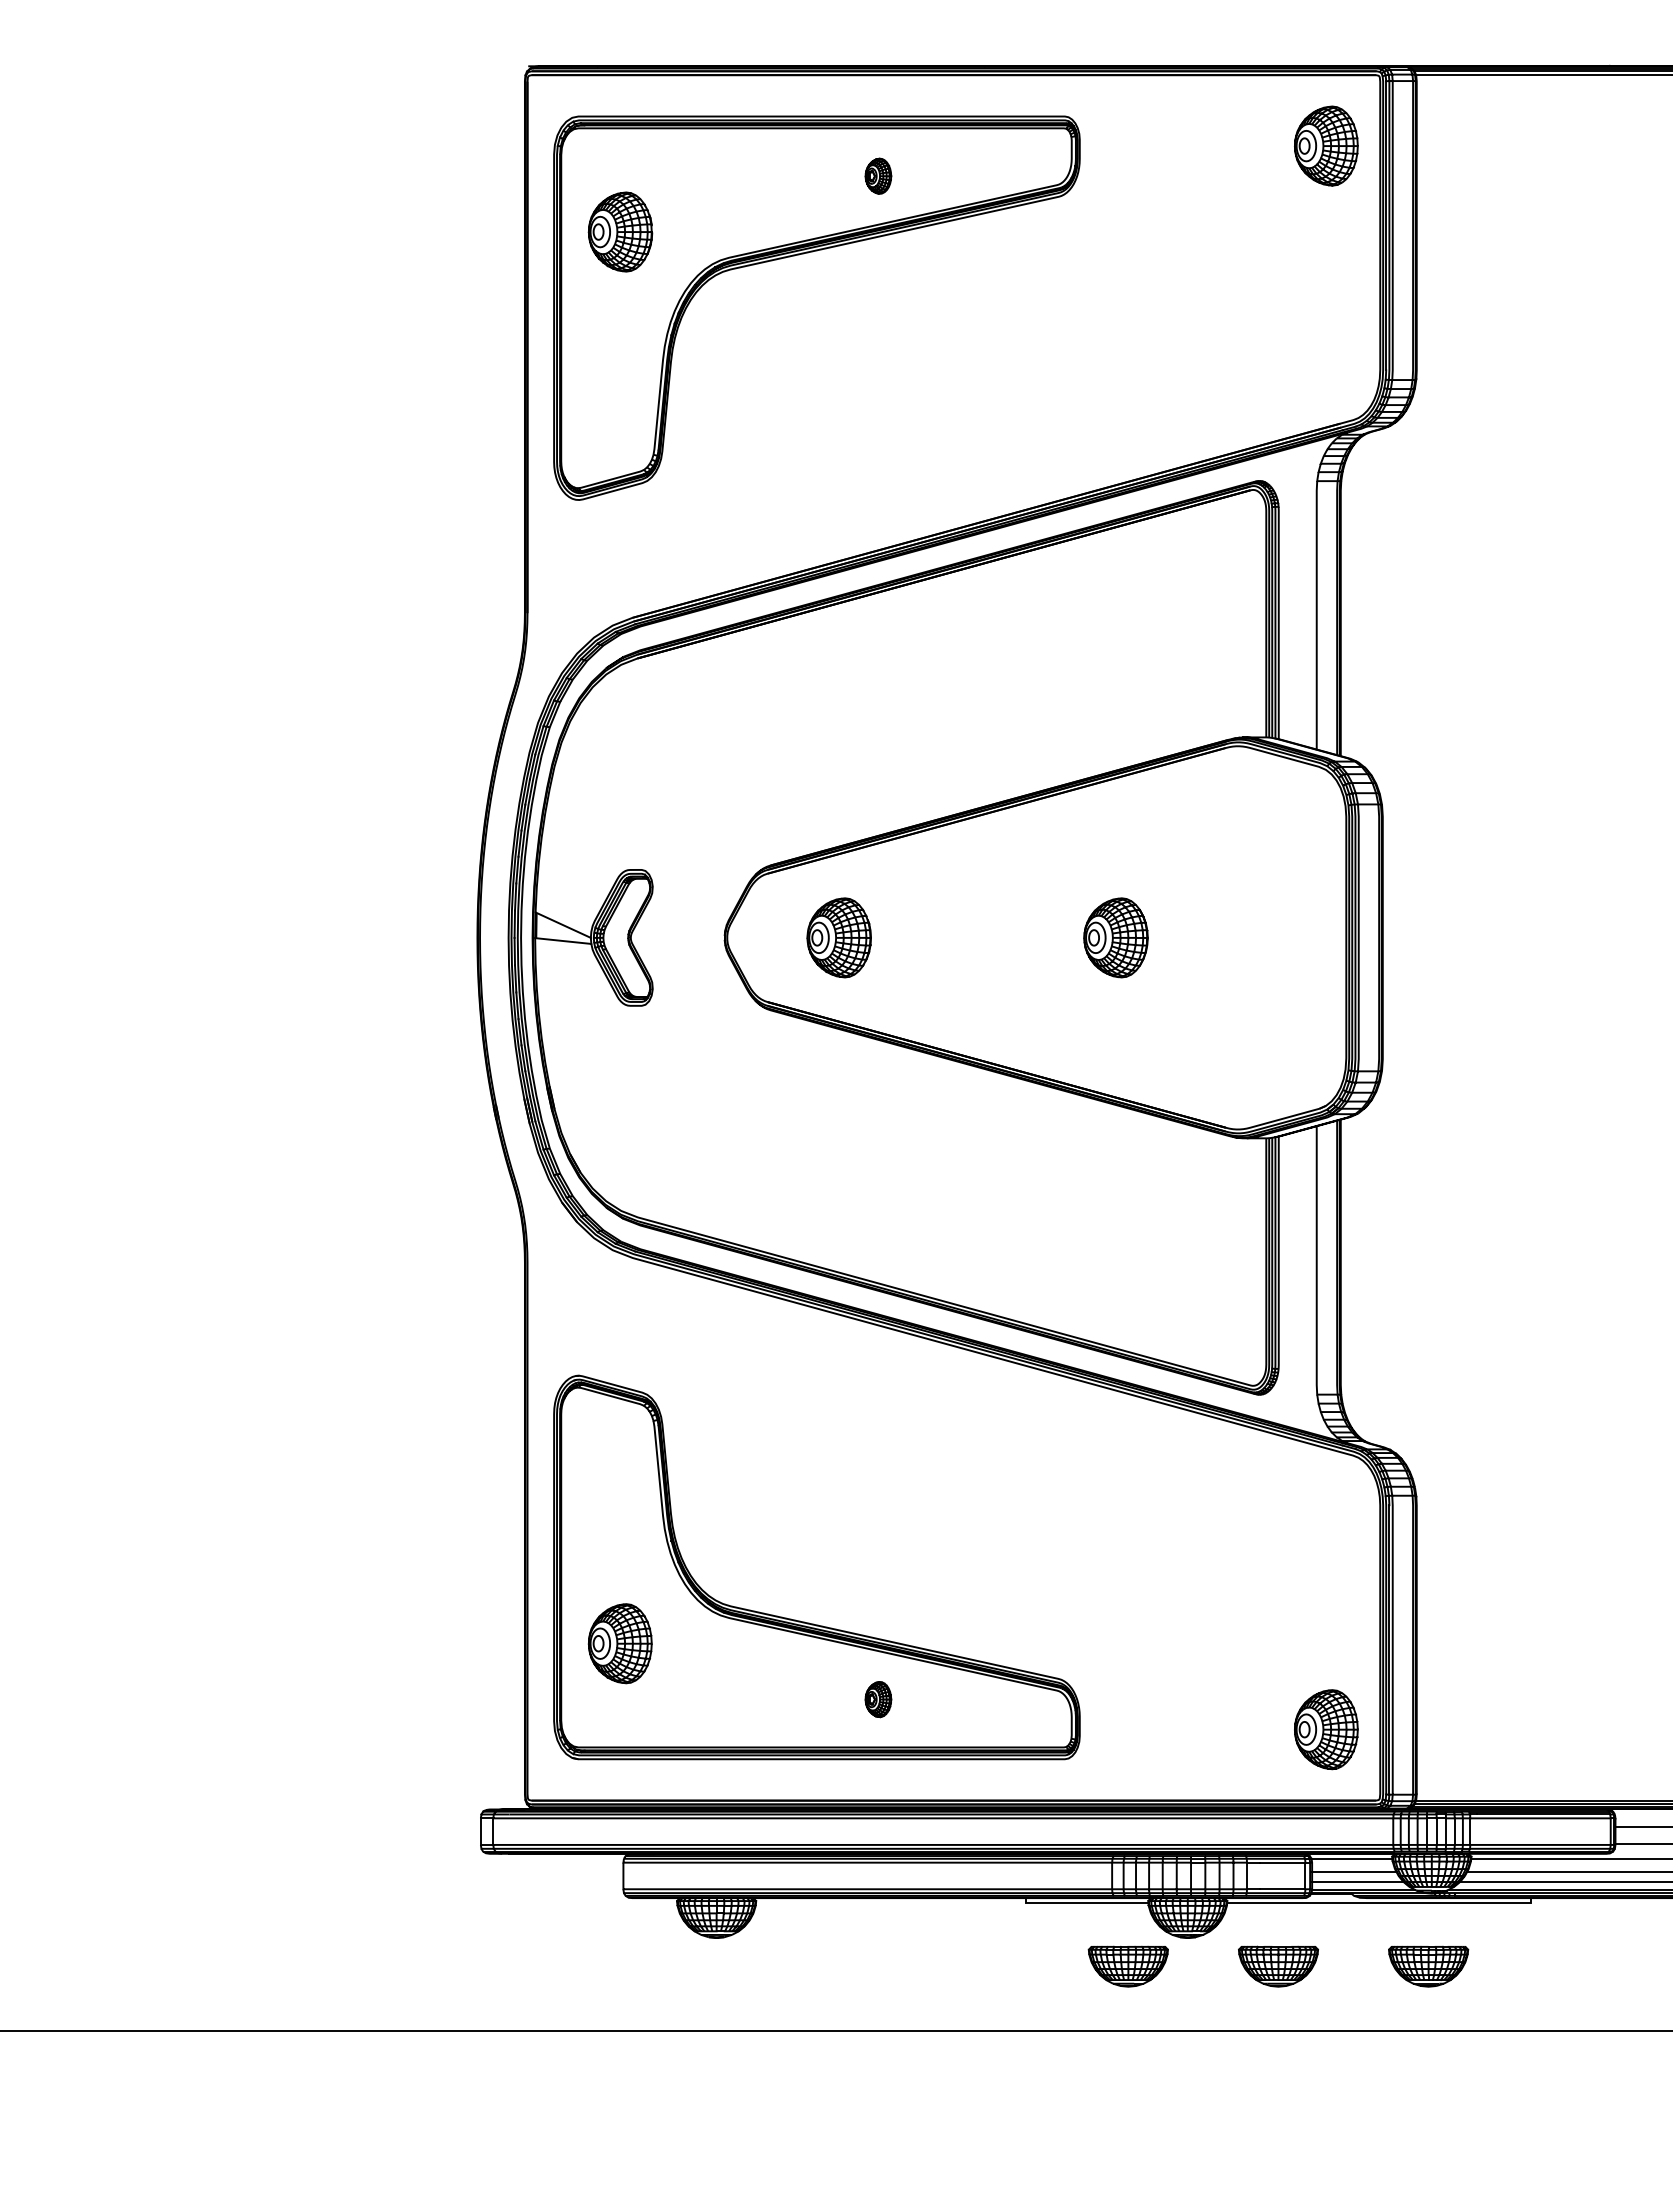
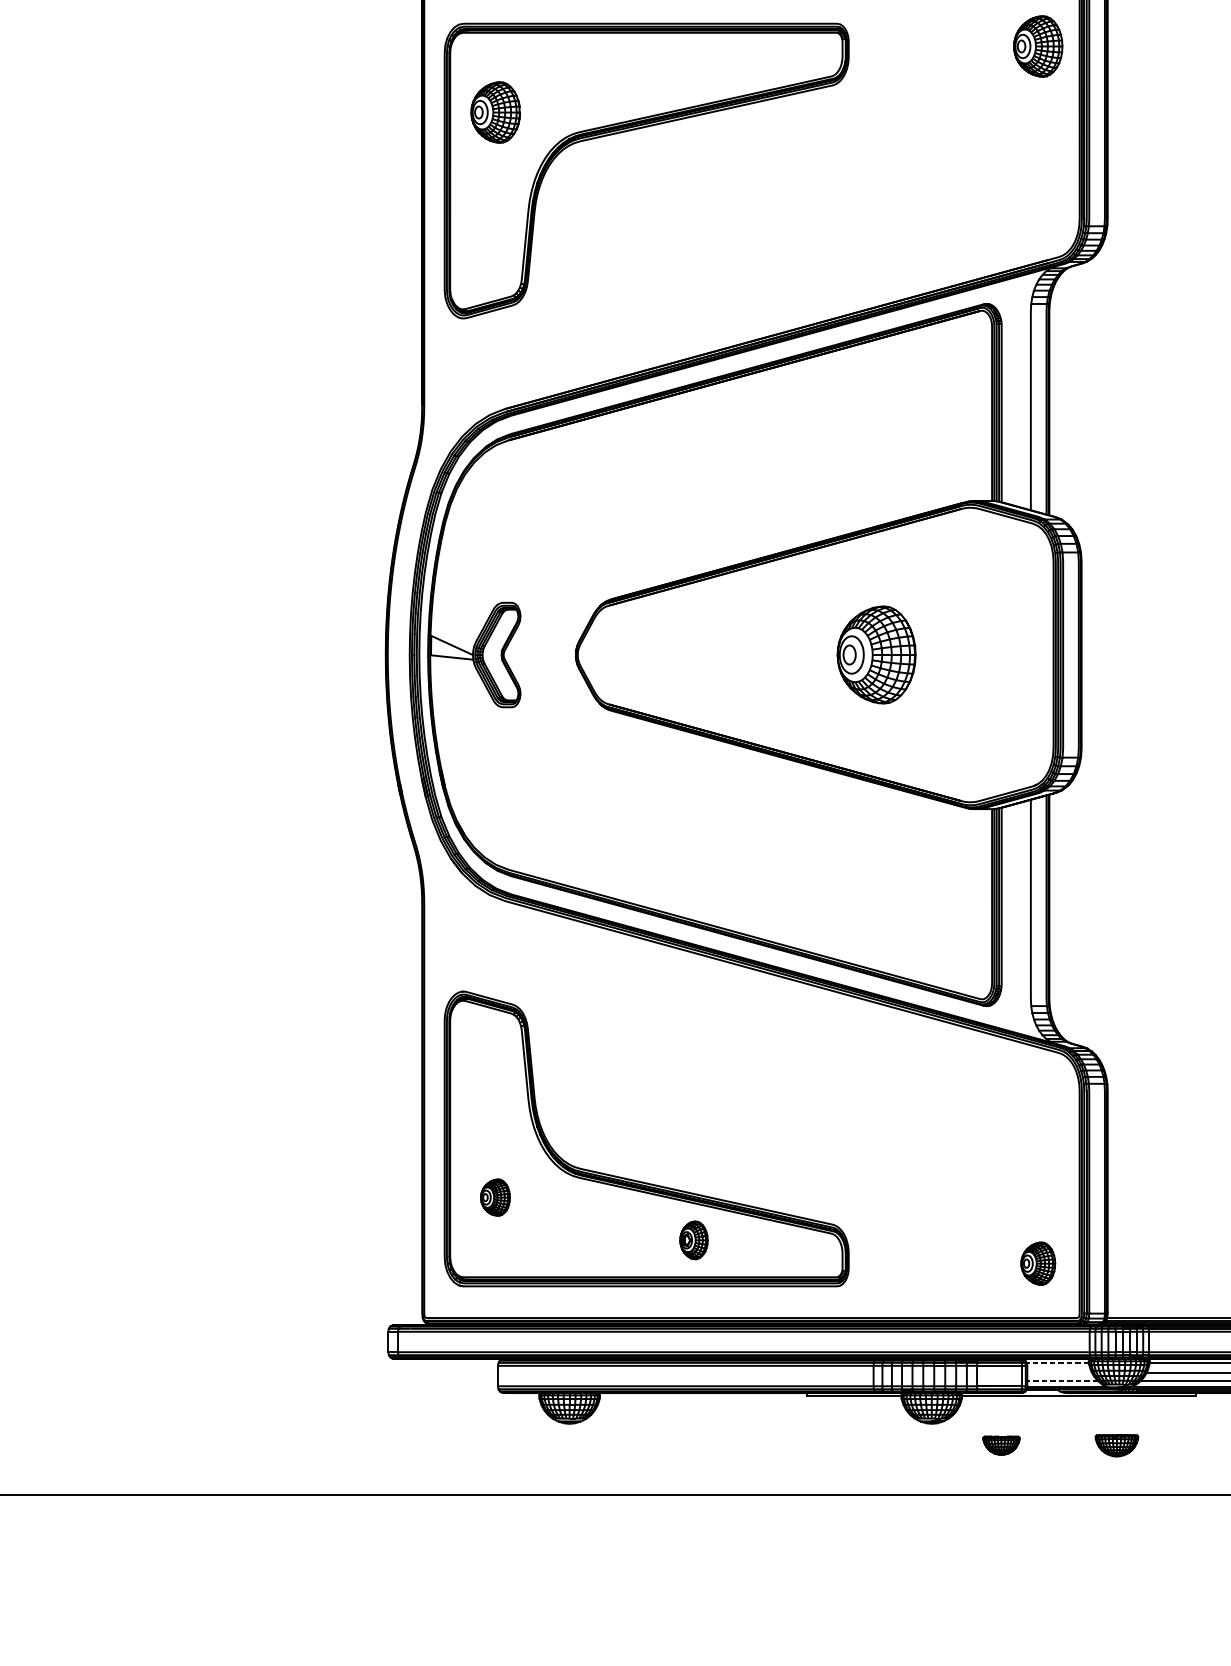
part: (878, 175) -> (694, 69), removed
part: (838, 937) -> (663, 654), removed
part: (1115, 937) -> (876, 654), size x1.6
part: (619, 1643) -> (494, 1197), size x0.6
part: (878, 1699) -> (694, 1240), size x1.4
part: (1326, 1729) -> (1038, 1263), size x0.7
line: (1351, 1858) -> (1057, 1362), solid -> dashed
line: (1354, 1872) -> (1059, 1373), removed
line: (1358, 1882) -> (1062, 1381), solid -> dashed
part: (1127, 1966) -> (885, 1445), removed
part: (1278, 1966) -> (1001, 1445), size x0.6
part: (1428, 1966) -> (1116, 1445), size x0.7

